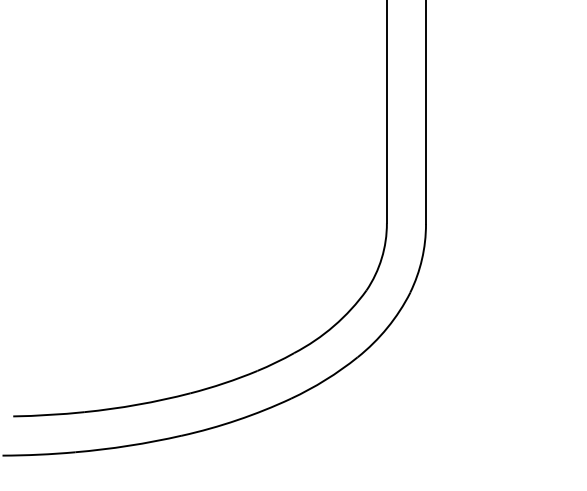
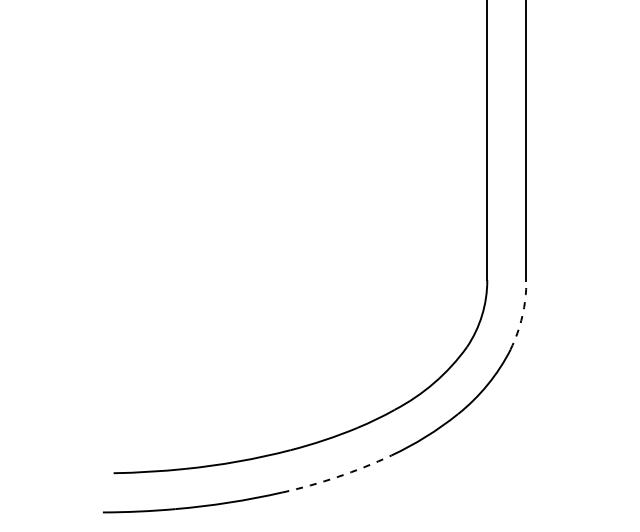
arc: (422, 259) -> (522, 316), solid -> dashed
arc: (237, 419) -> (337, 476), solid -> dashed

